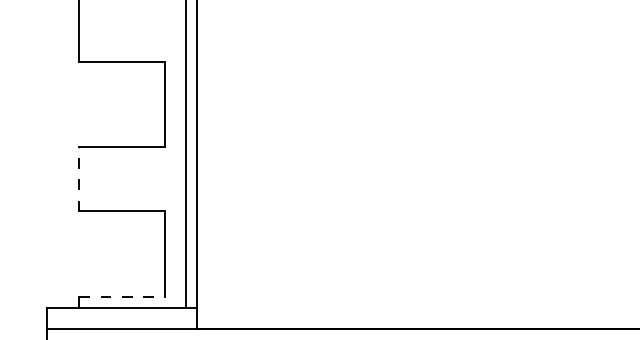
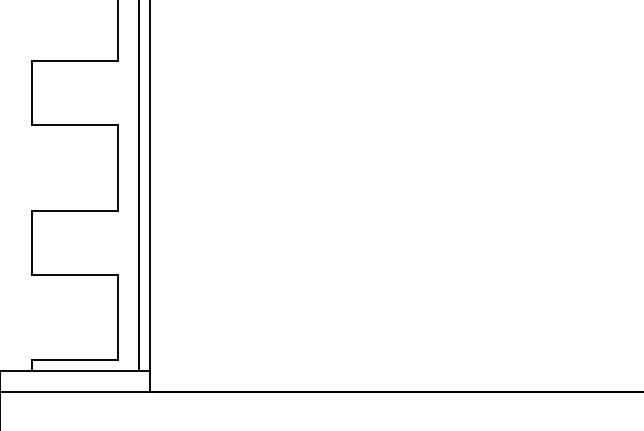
line: (79, 179) -> (32, 242), dashed -> solid
line: (121, 297) -> (74, 360), dashed -> solid

